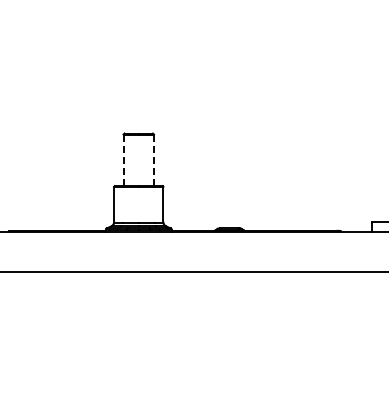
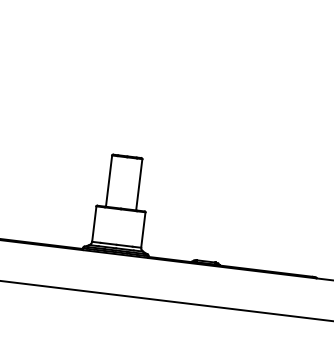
line: (123, 160) -> (108, 181), dashed -> solid
line: (153, 160) -> (138, 184), dashed -> solid

